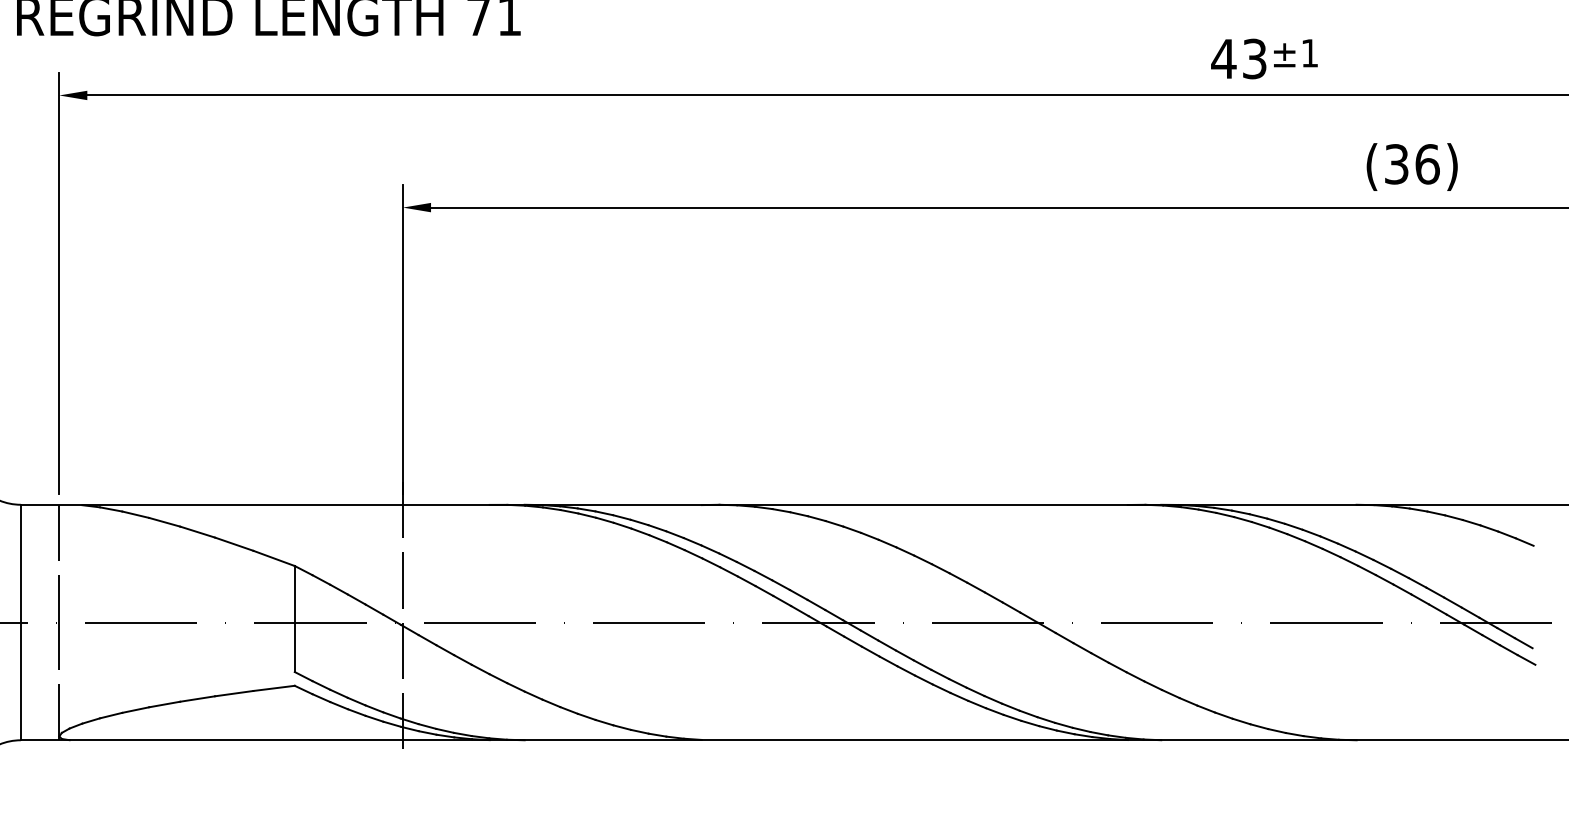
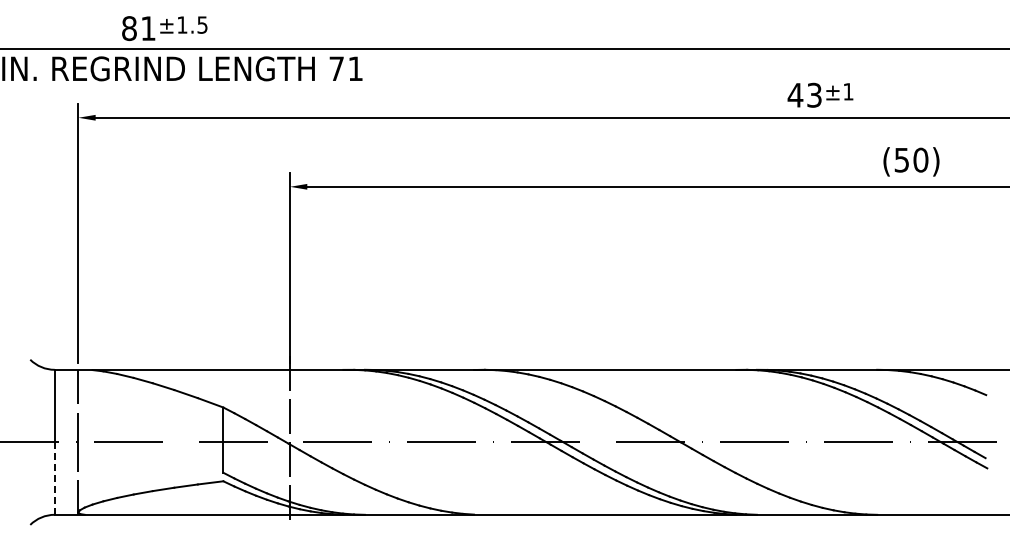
text: (1412, 163) -> (911, 159), (36) -> (50)
line: (20, 681) -> (54, 478), solid -> dashed

